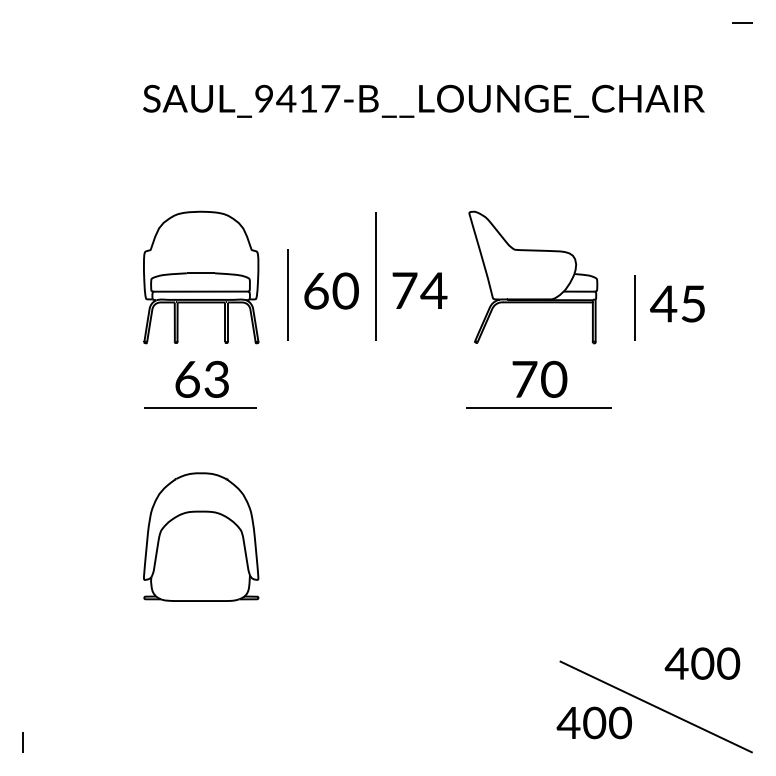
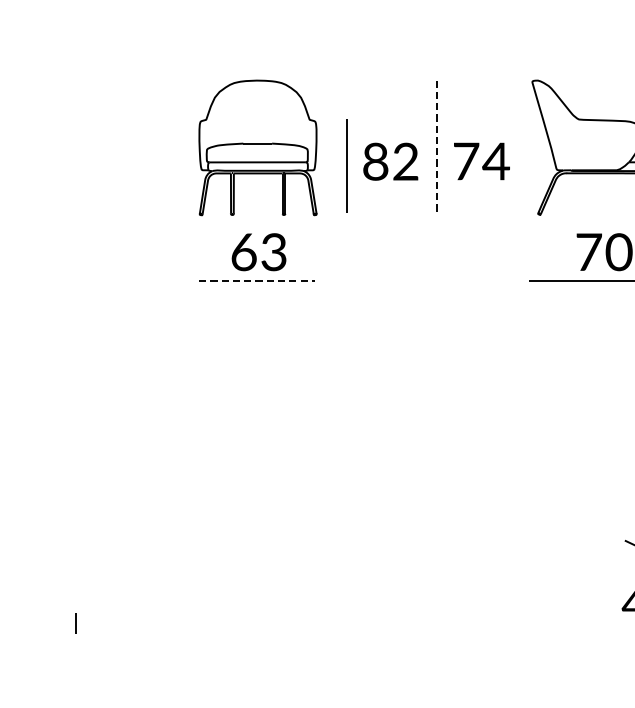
line: (375, 276) -> (436, 146), solid -> dashed
text: (331, 290) -> (391, 161), 60 -> 82
line: (200, 407) -> (257, 280), solid -> dashed
part: (201, 536) -> (258, 412), removed

